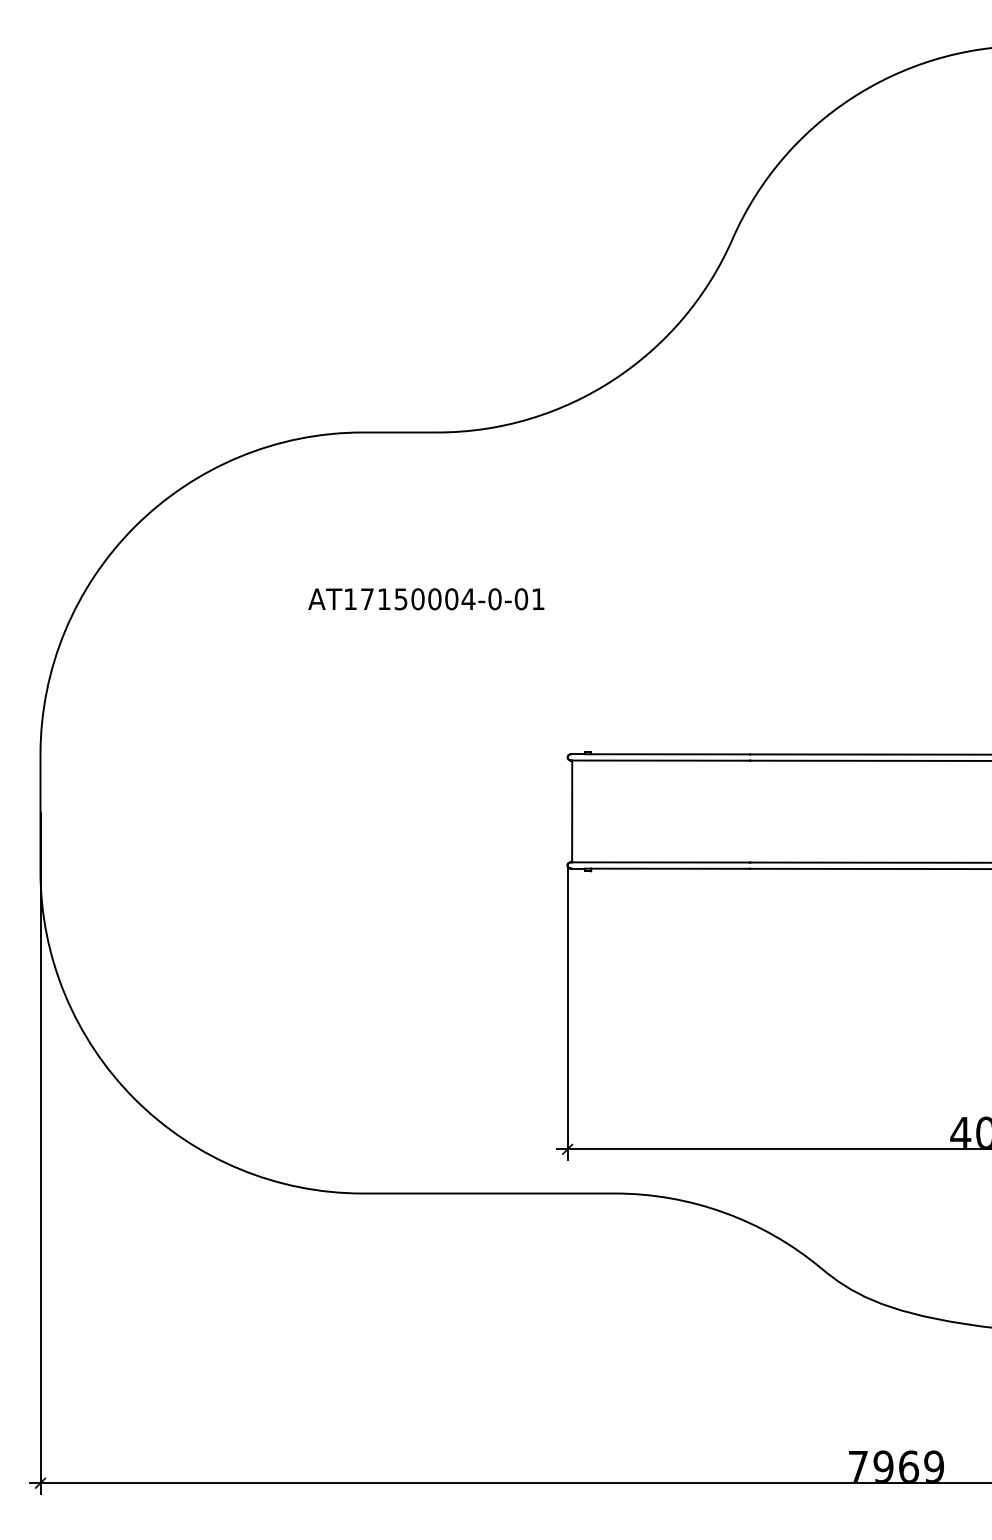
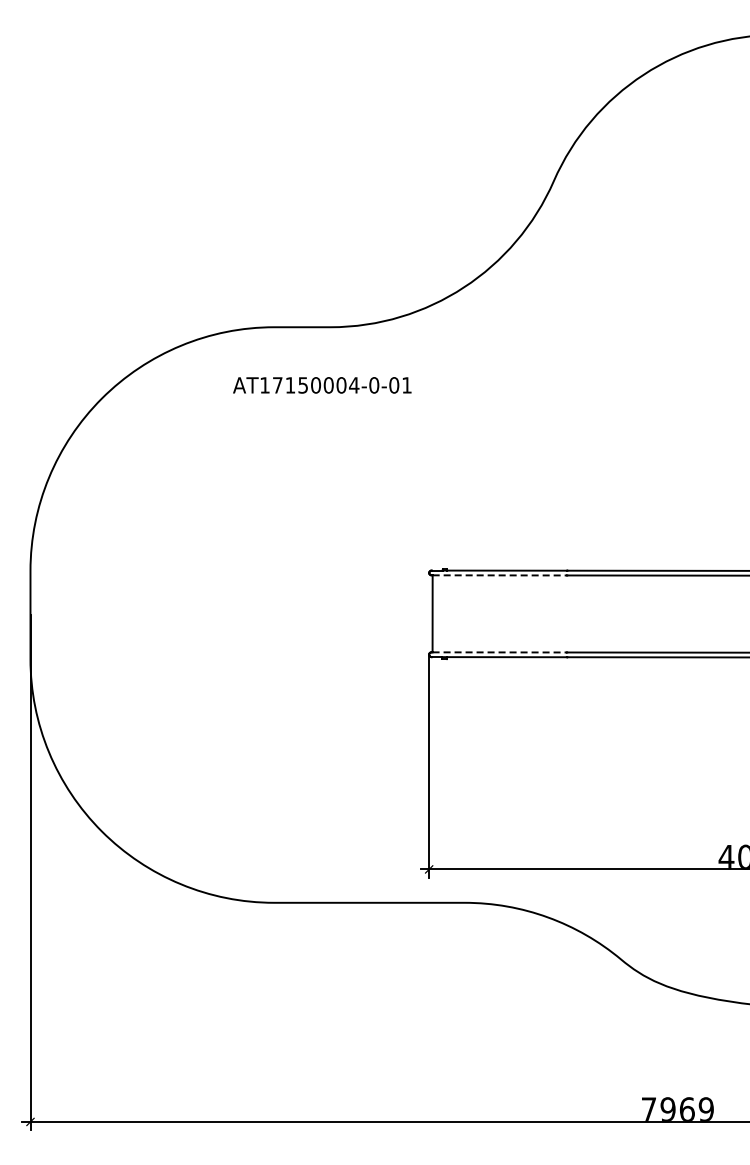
text: (426, 599) -> (322, 385), moved
line: (661, 760) -> (500, 575), solid -> dashed
line: (661, 862) -> (500, 652), solid -> dashed

